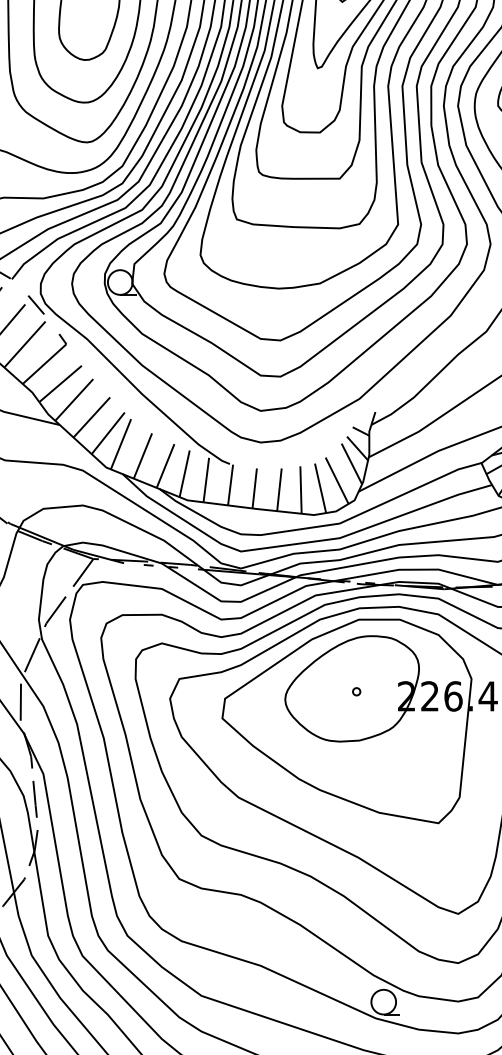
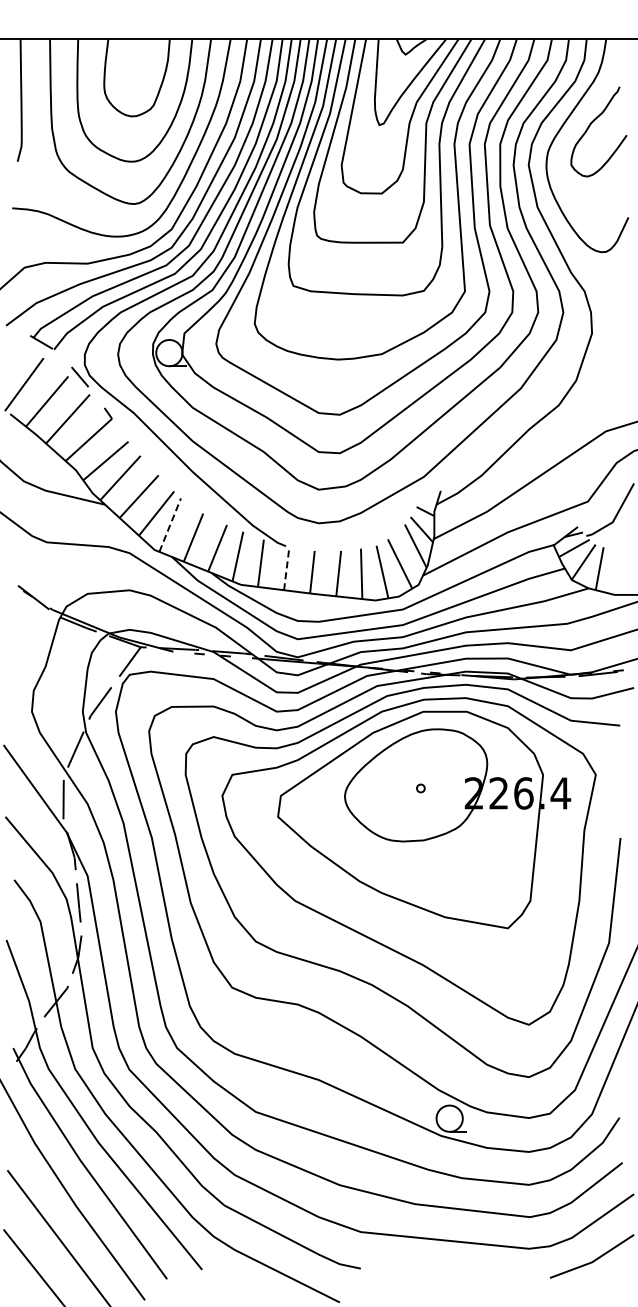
line: (121, 444) -> (170, 525), solid -> dashed
line: (230, 484) -> (286, 568), solid -> dashed

